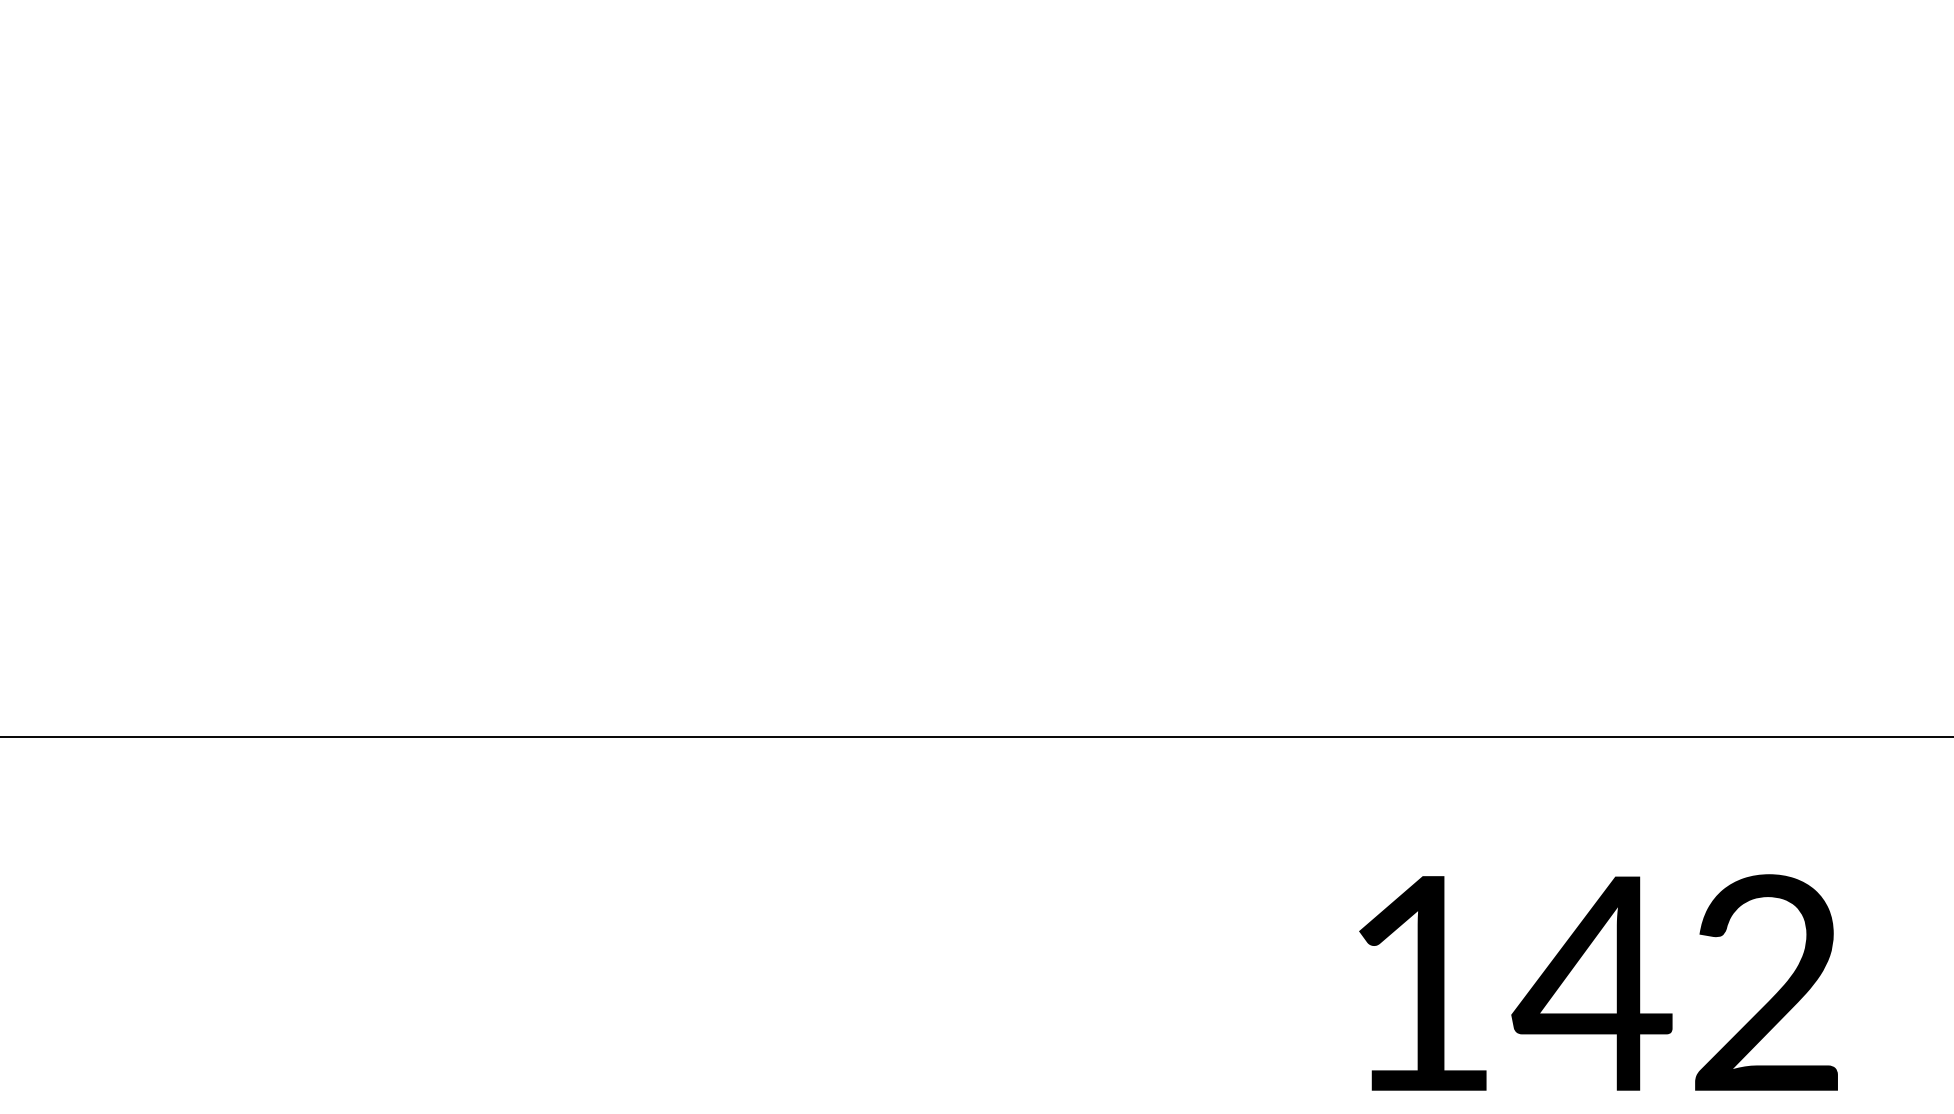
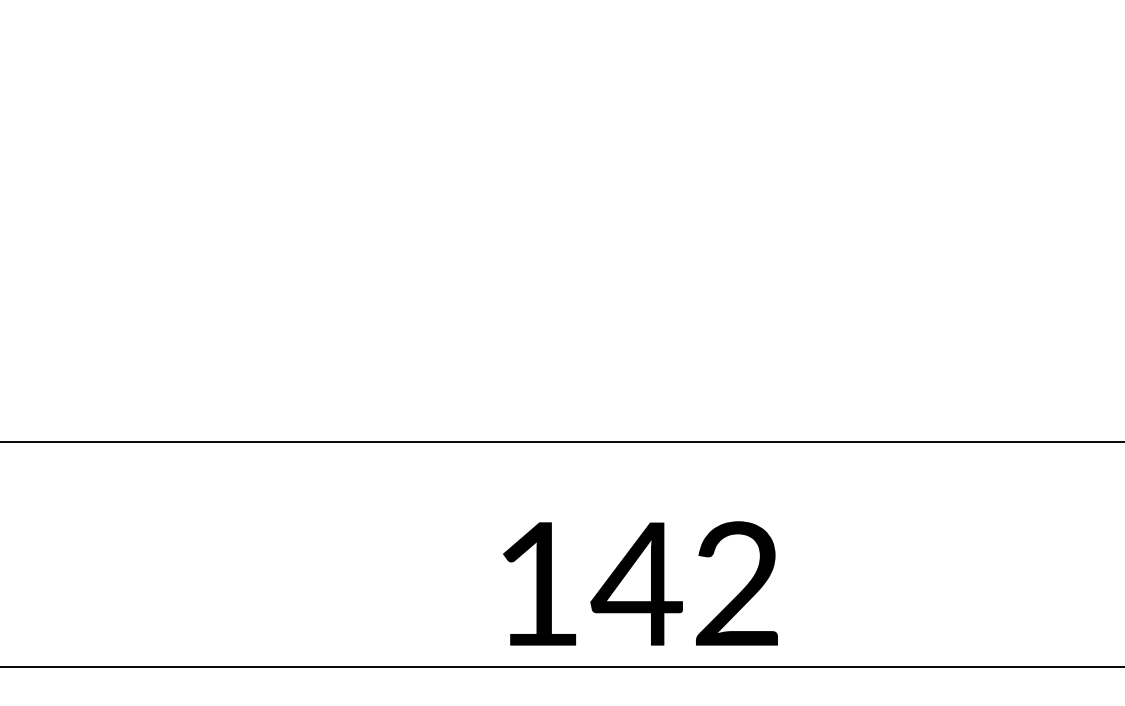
text: (1598, 982) -> (640, 583), moved

